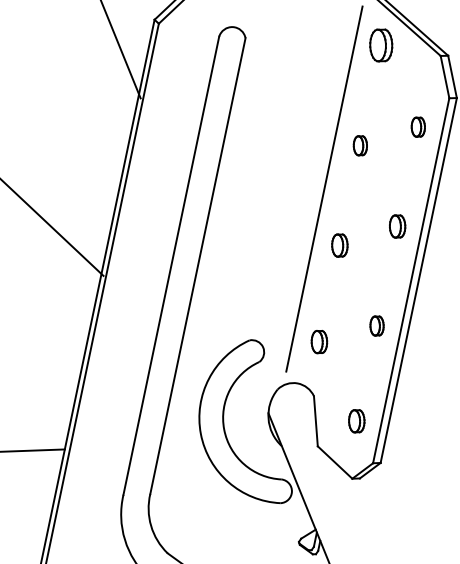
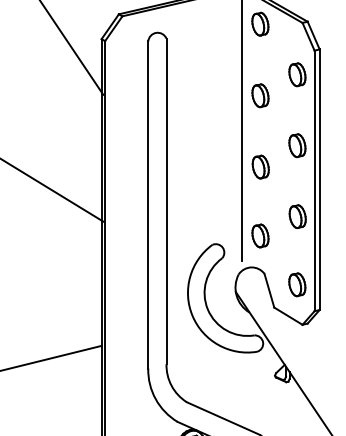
part: (418, 126) -> (297, 74), size x1.67
part: (360, 145) -> (260, 95), size x1.67
part: (397, 226) -> (297, 145), size x1.43
part: (339, 244) -> (260, 166), size x1.43
part: (376, 325) -> (297, 216), size x1.67
part: (319, 341) -> (260, 235), size x1.43
part: (357, 420) -> (297, 284), size x1.43

